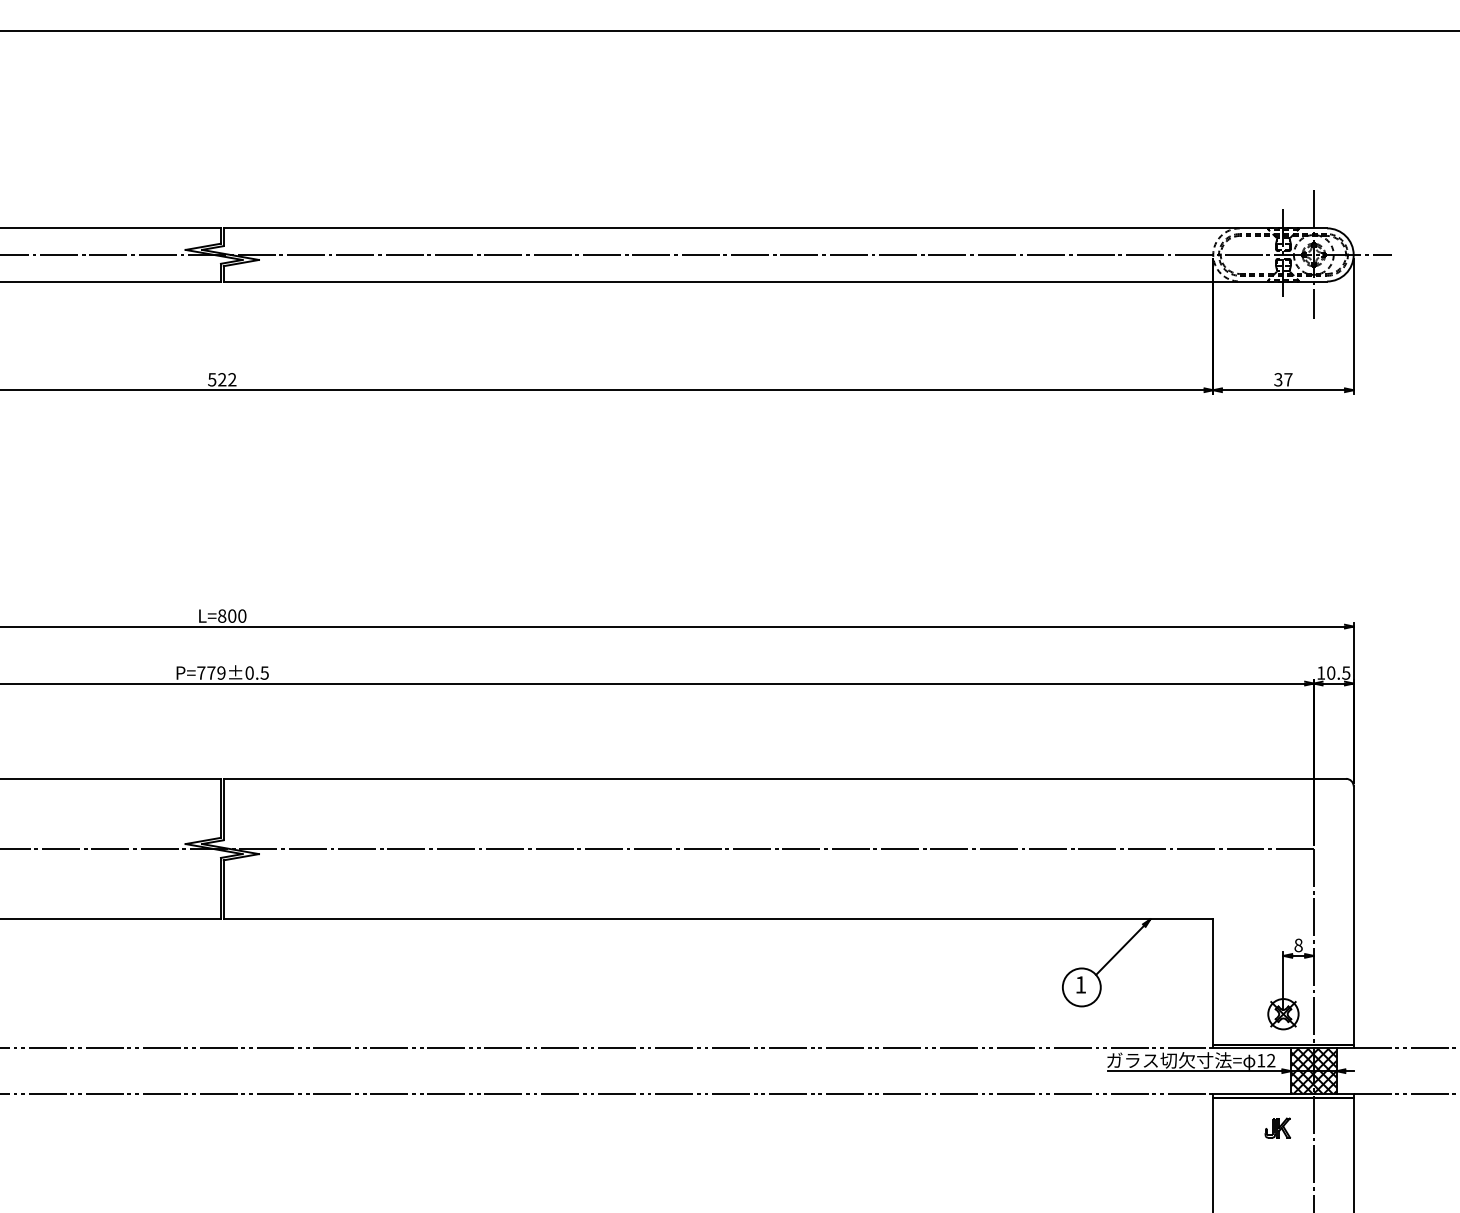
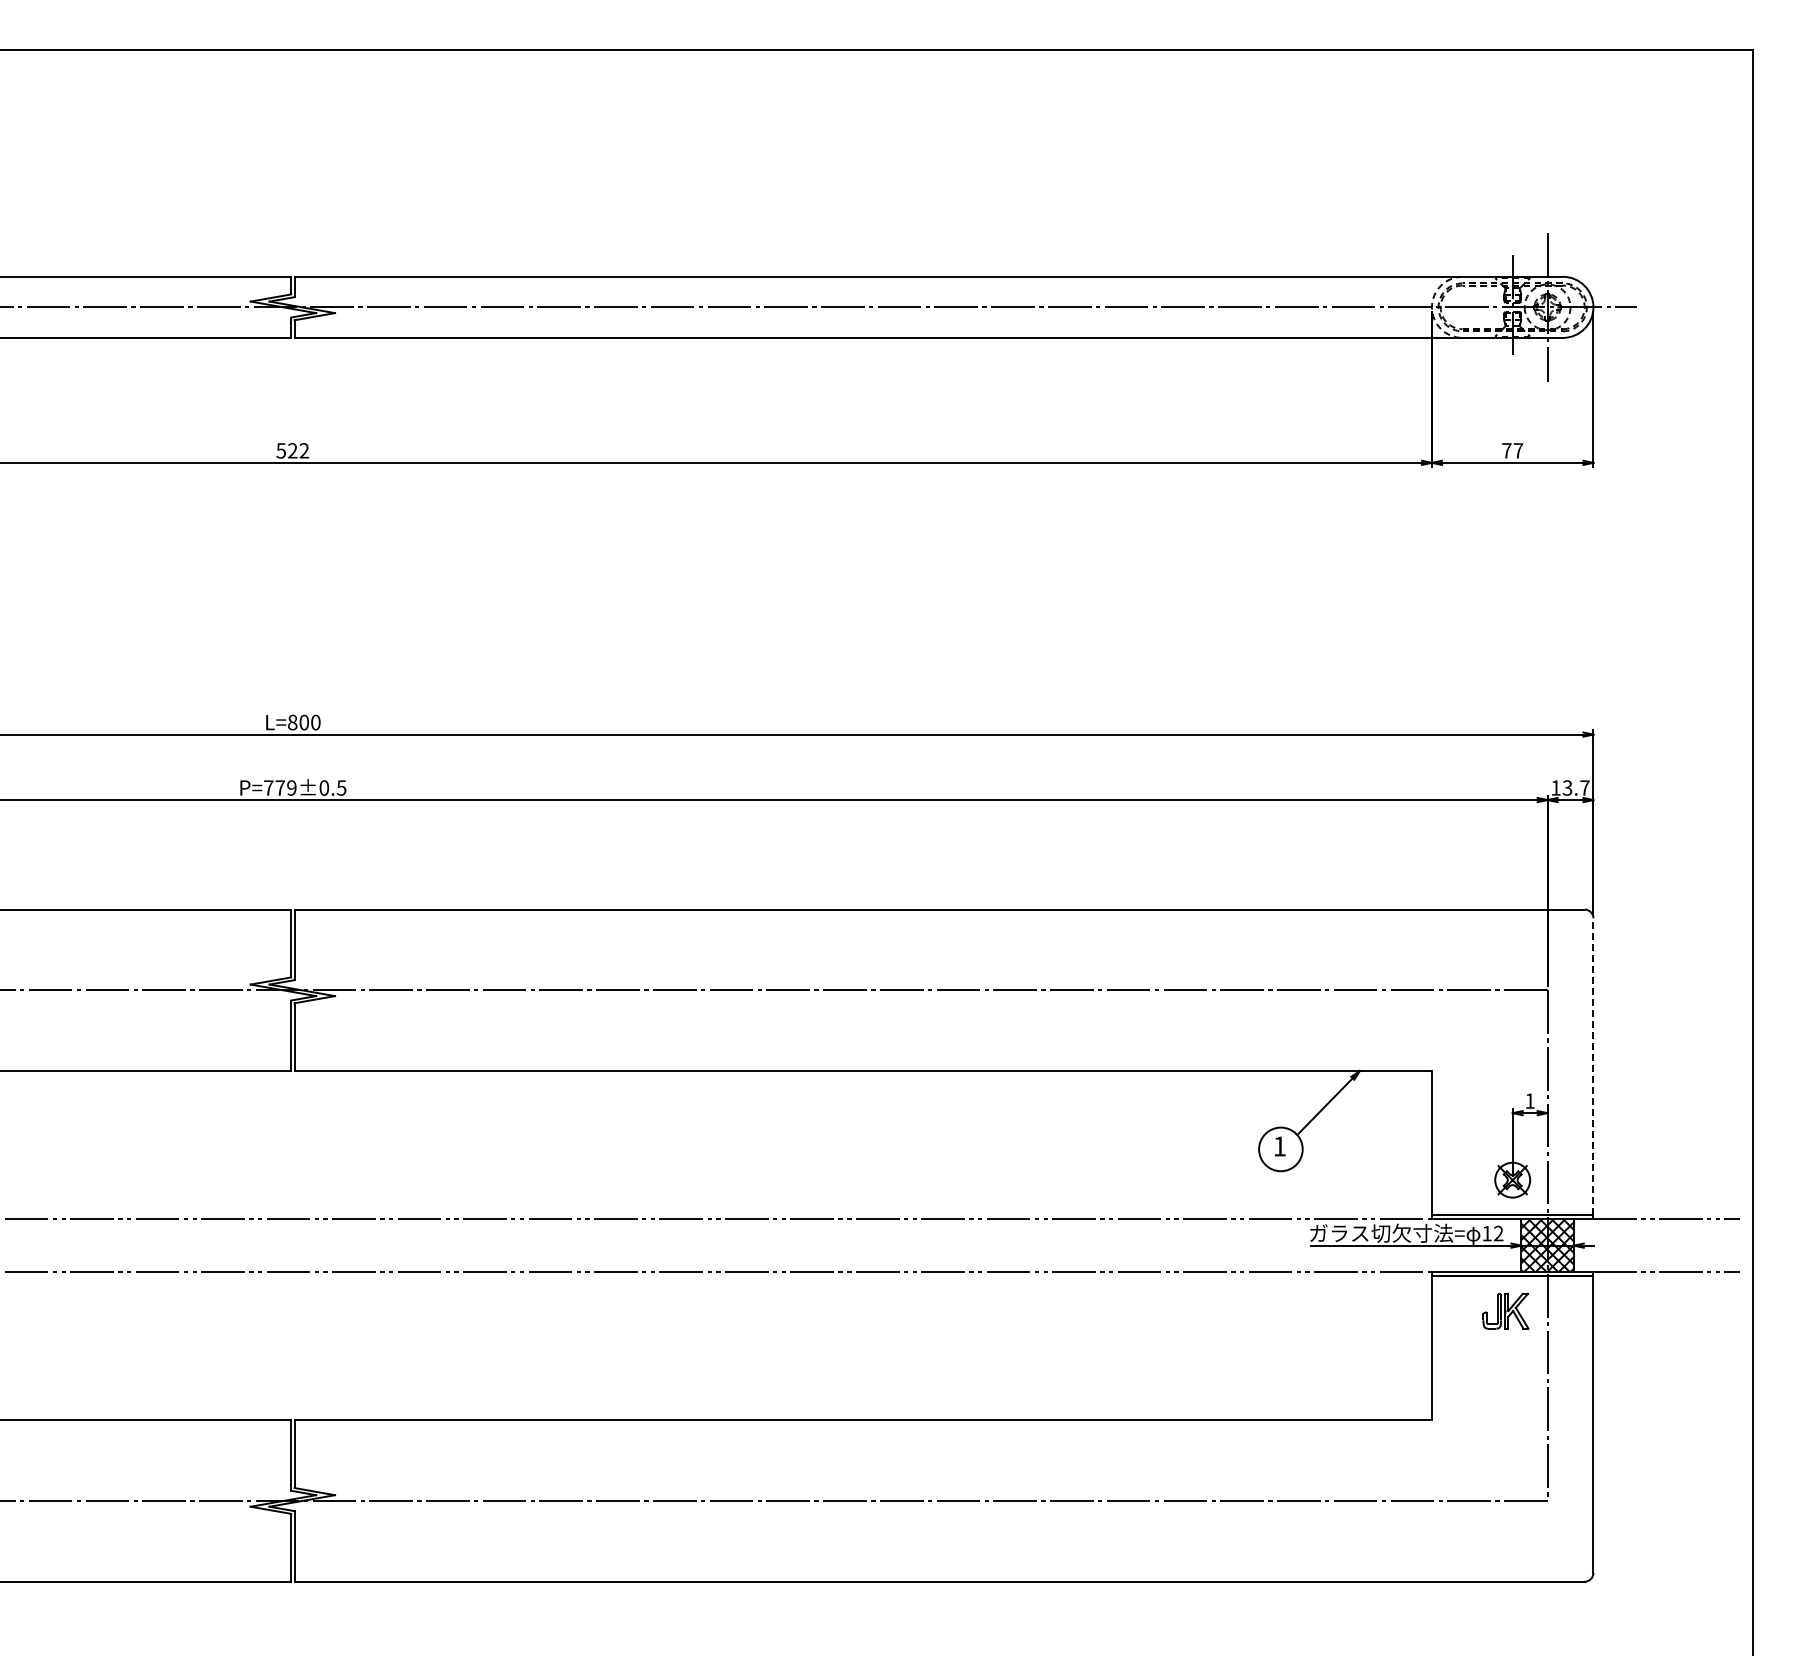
text: (1278, 379) -> (1506, 450), 37 -> 77
text: (1338, 672) -> (1575, 787), 10.5 -> 13.7
line: (1353, 915) -> (1593, 1066), solid -> dashed
text: (1298, 944) -> (1529, 1100), 8 -> 1
part: (1278, 1127) -> (1506, 1310), size x1.6

